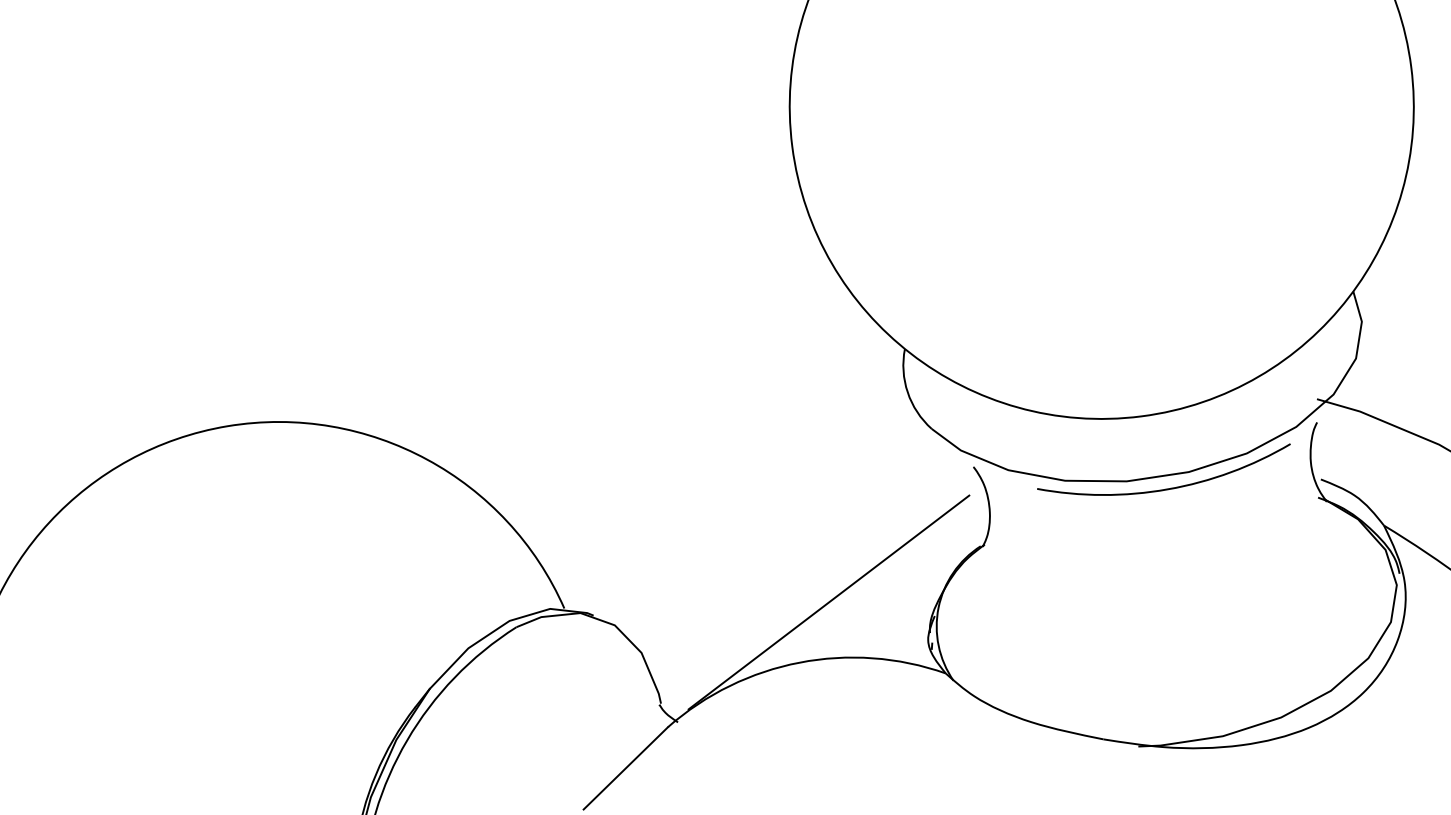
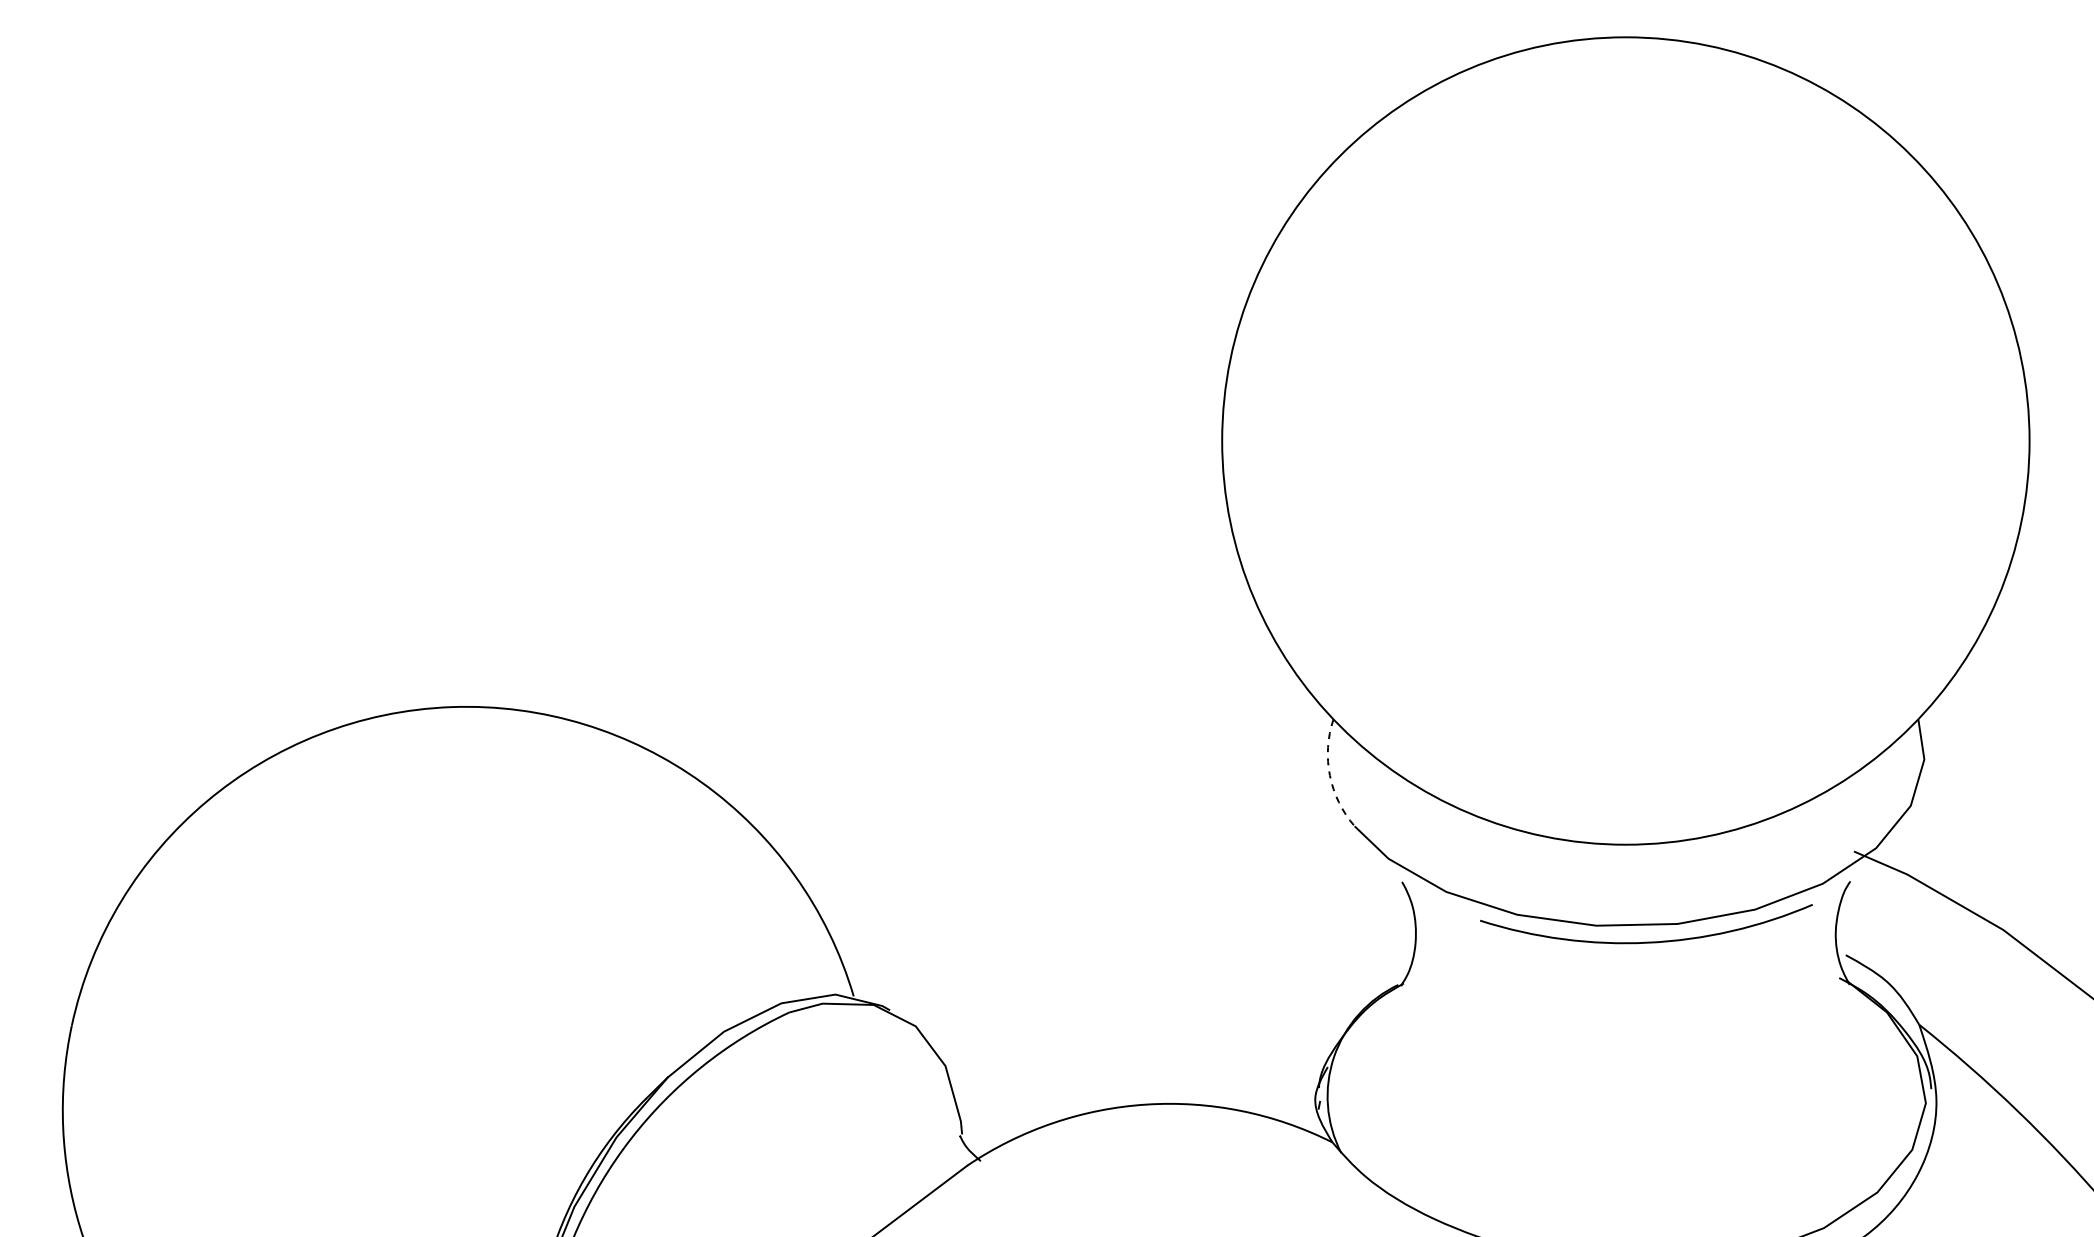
arc: (907, 392) -> (1329, 775), solid -> dashed
line: (828, 602) -> (1193, 1032), removed

